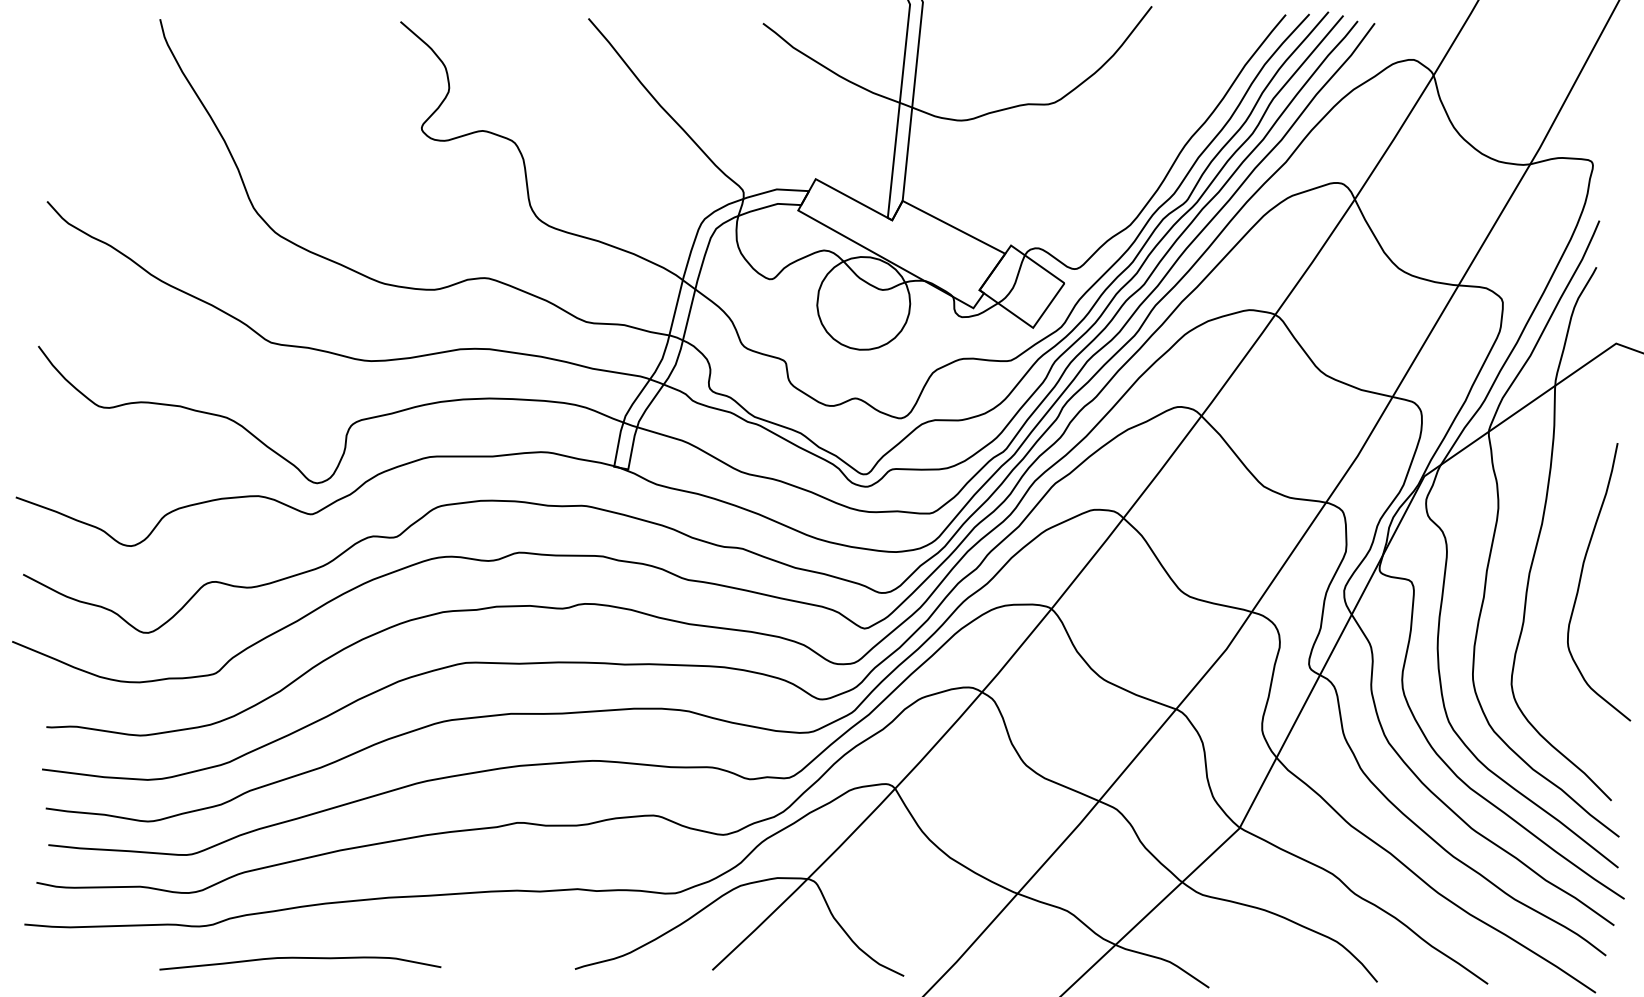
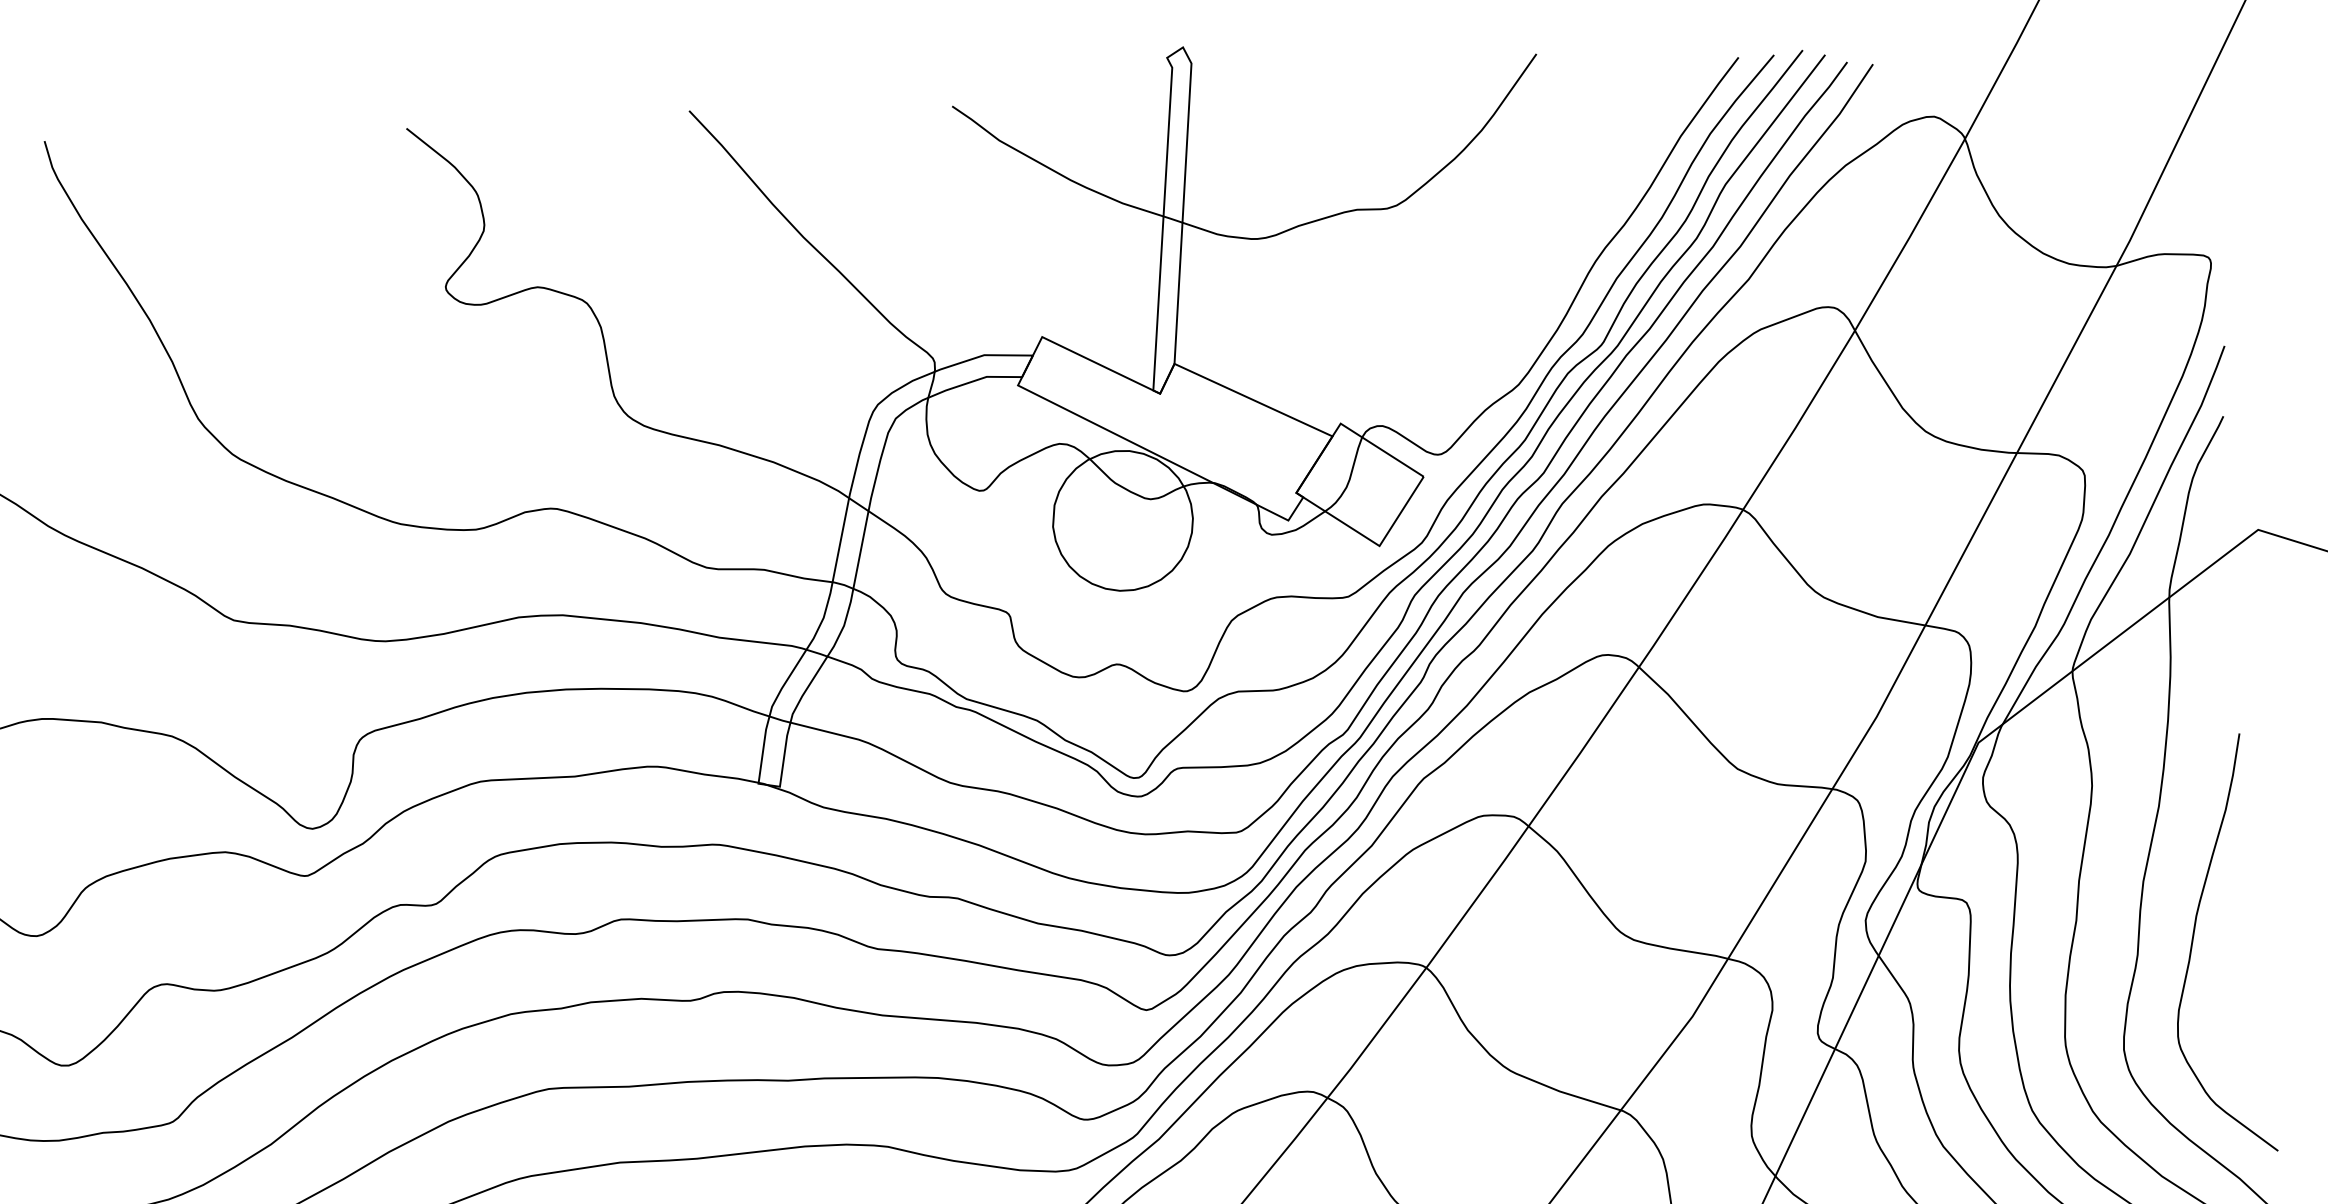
curve: (1581, 579) -> (2194, 941), moved

